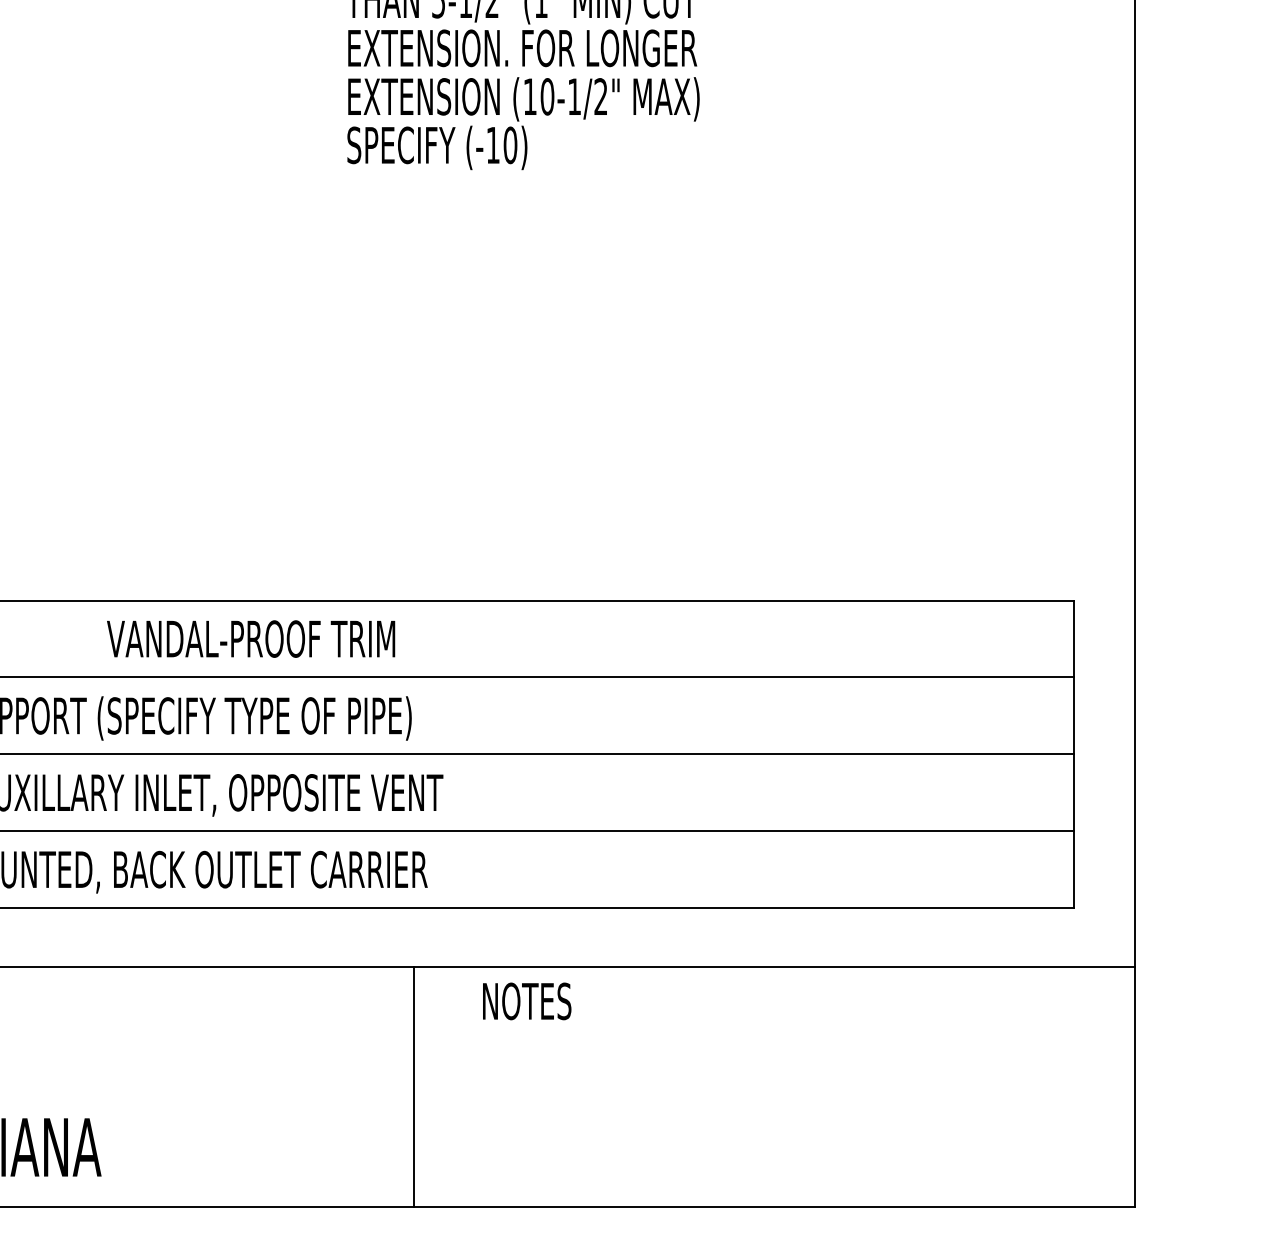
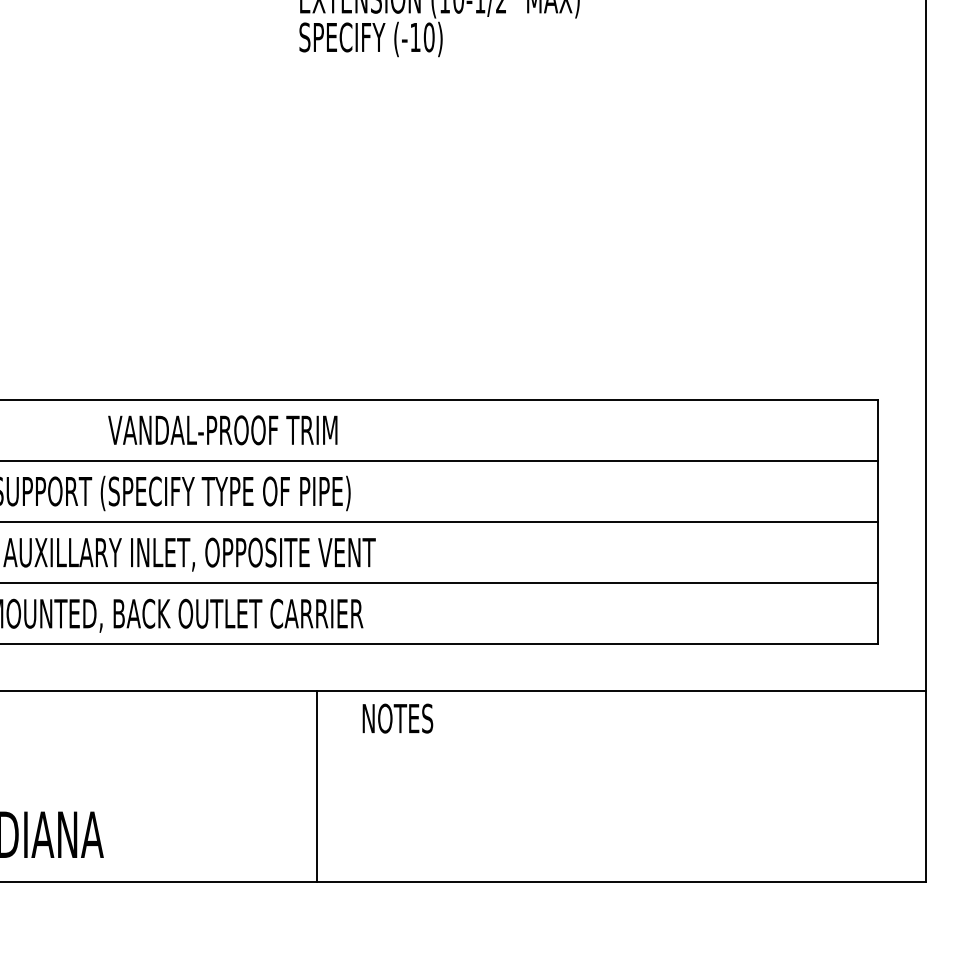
text: (527, 1001) -> (398, 718), moved
line: (414, 1087) -> (317, 787), moved

